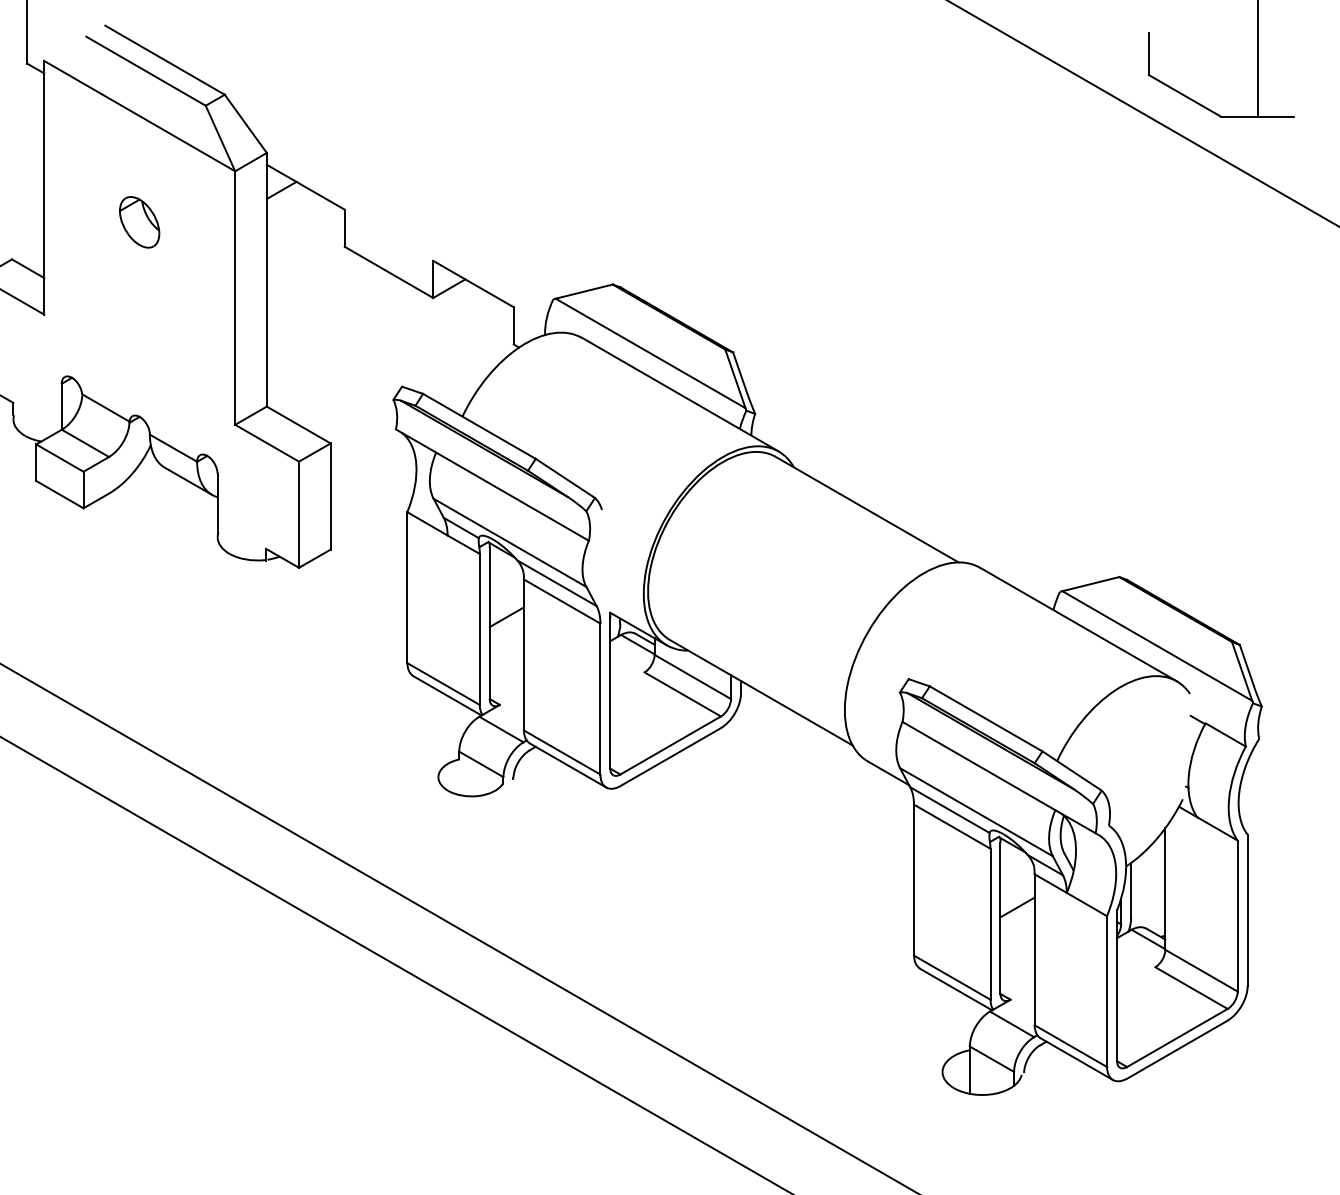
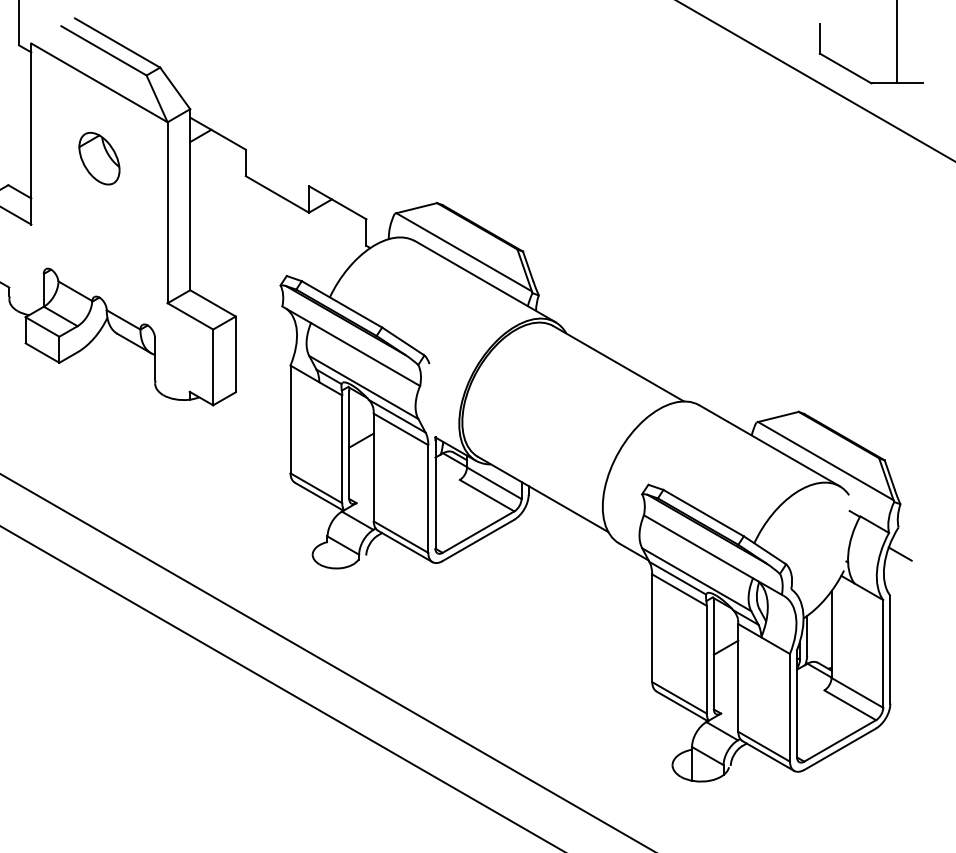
part: (139, 222) -> (99, 158), size x1.43
line: (1261, 776) -> (900, 554), added

